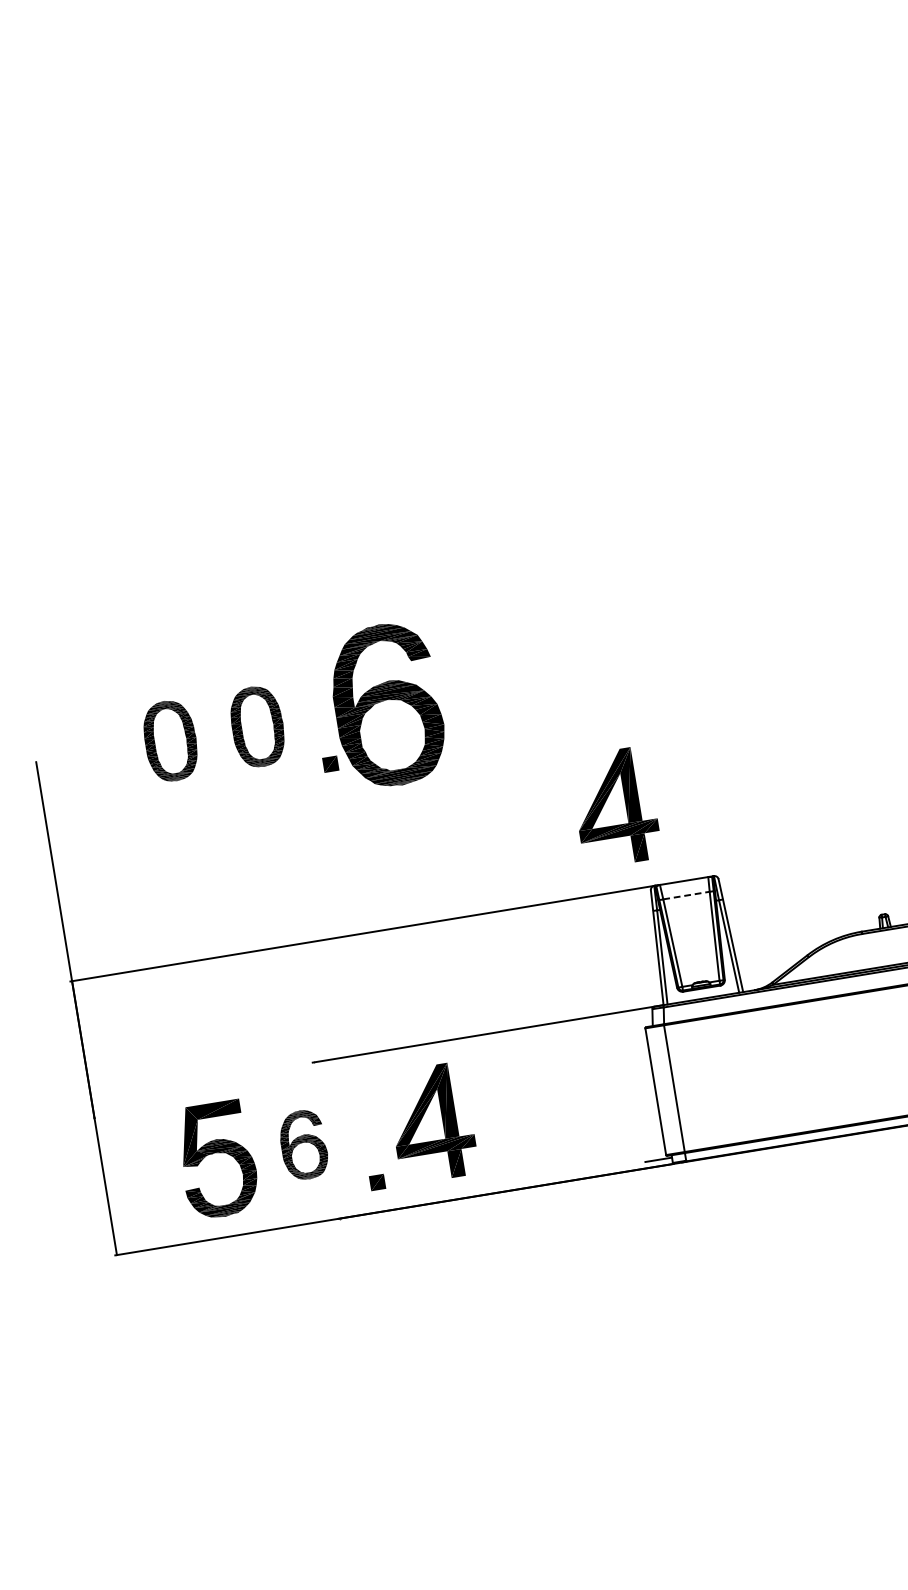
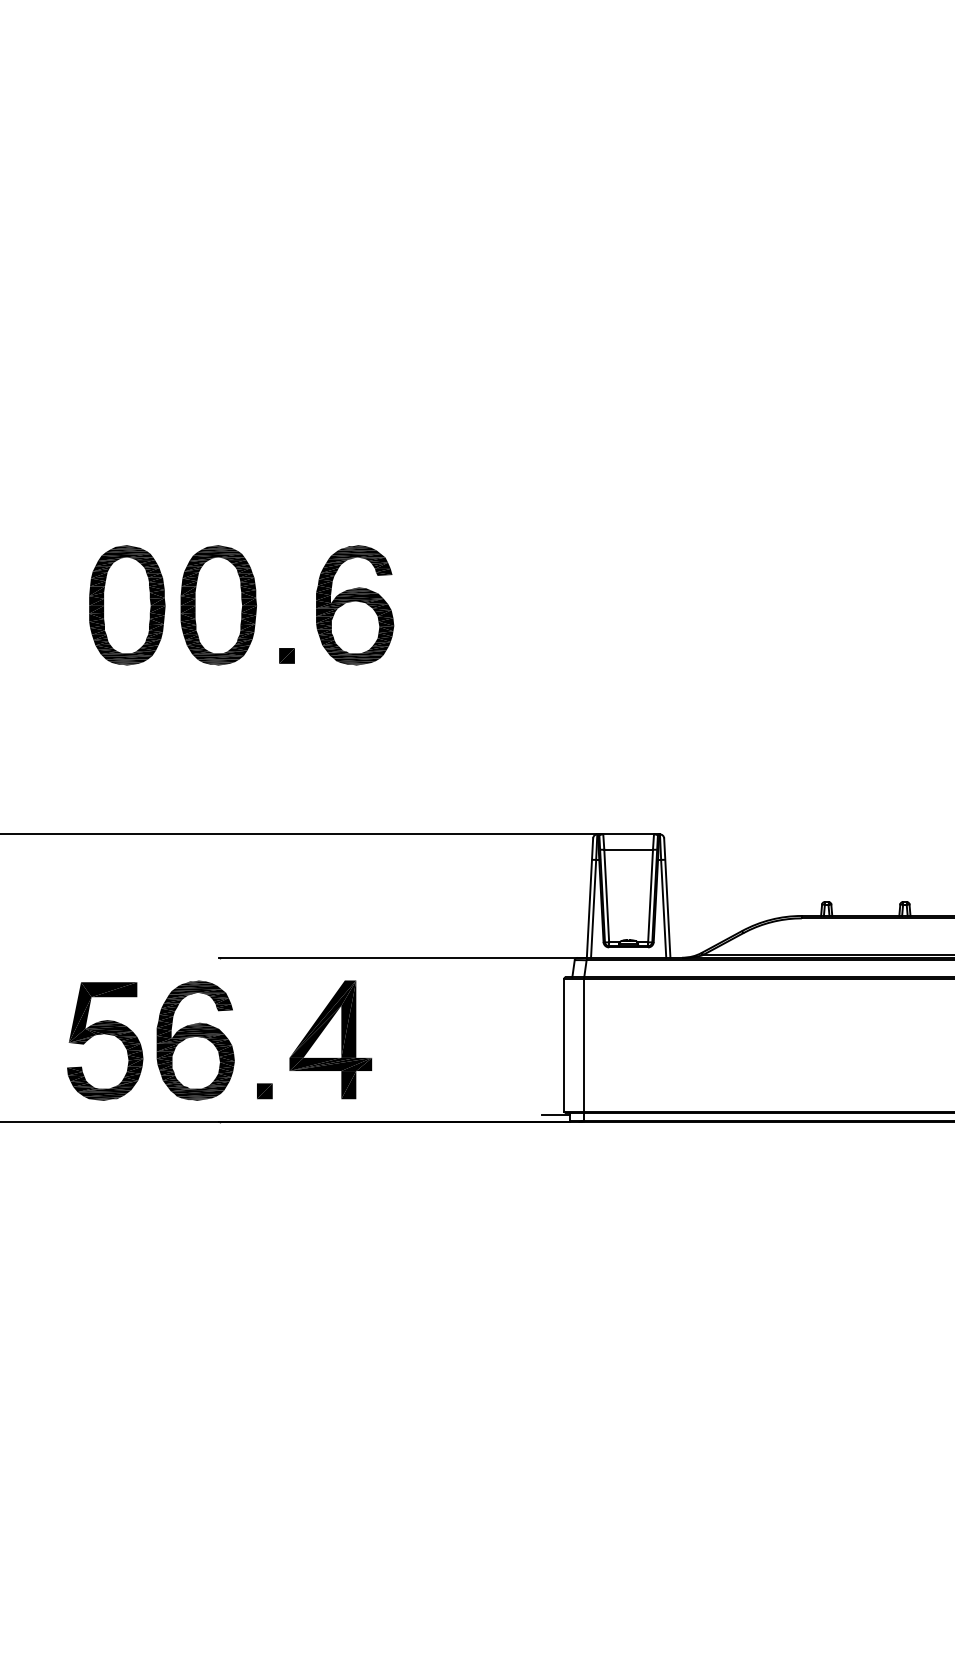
part: (388, 705) -> (355, 605), size x0.71
part: (257, 726) -> (218, 605), size x1.43
part: (170, 741) -> (127, 605), size x1.43
part: (615, 807) -> (570, 747), removed
line: (687, 895) -> (629, 849), dashed -> solid
part: (303, 1144) -> (195, 1040), size x1.67

